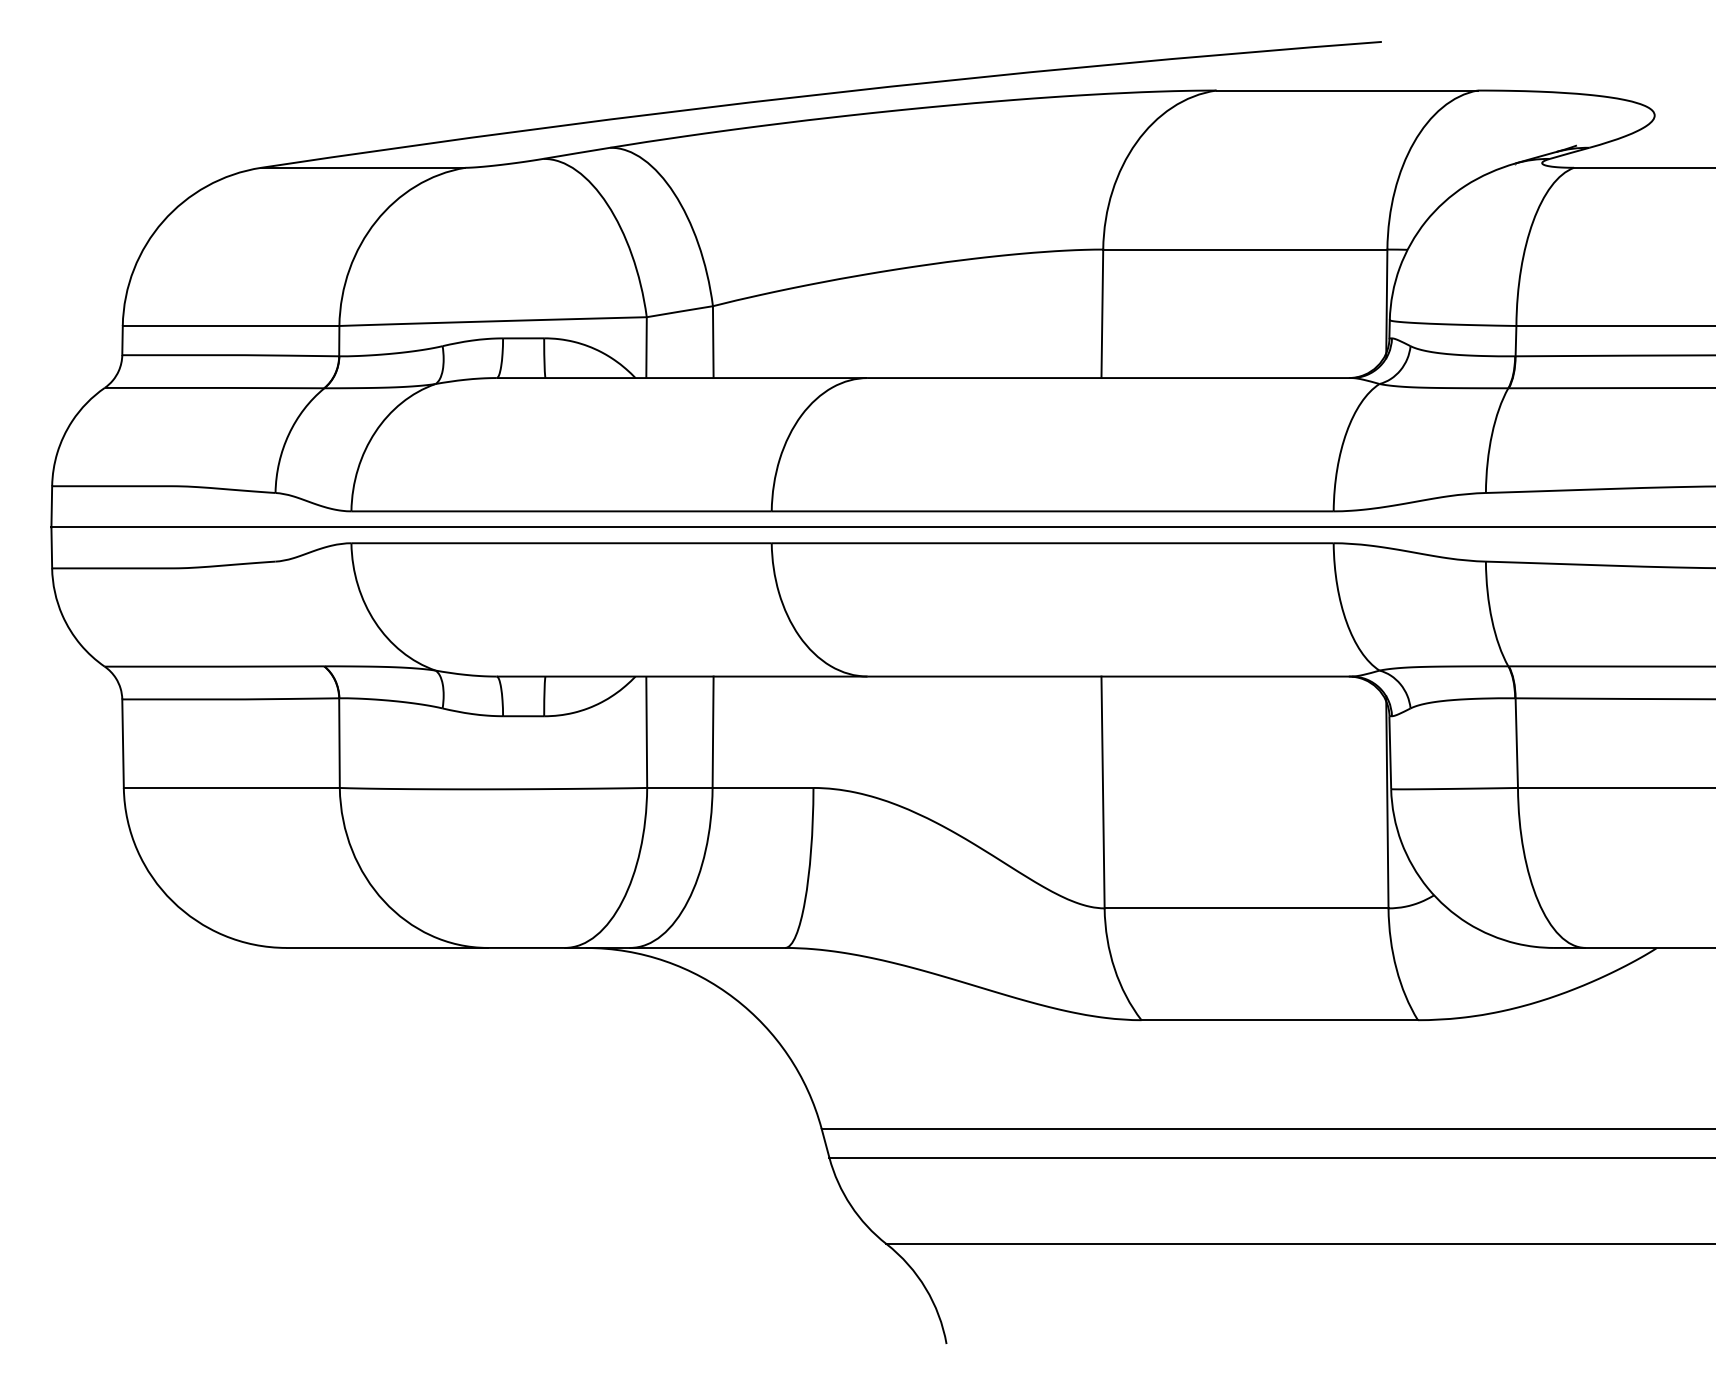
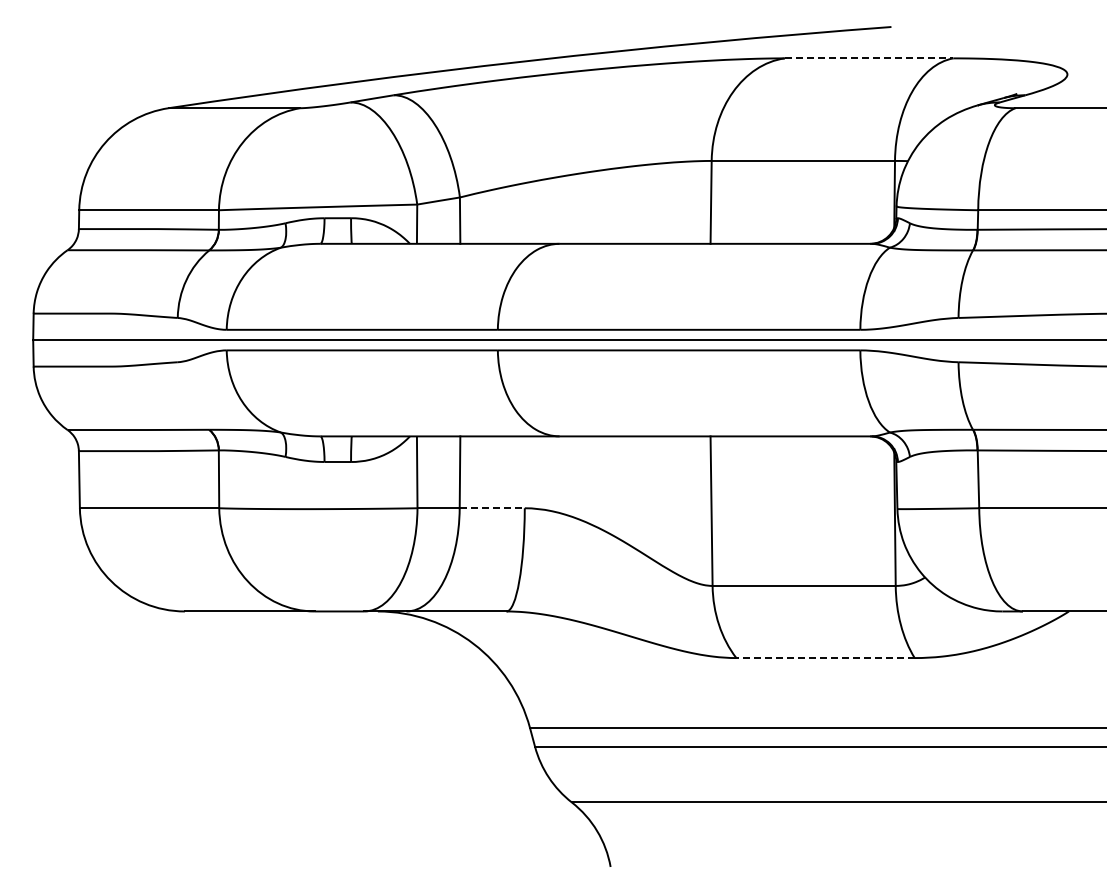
line: (1347, 90) -> (869, 58), solid -> dashed
line: (763, 788) -> (492, 508), solid -> dashed
line: (1279, 1020) -> (825, 658), solid -> dashed

